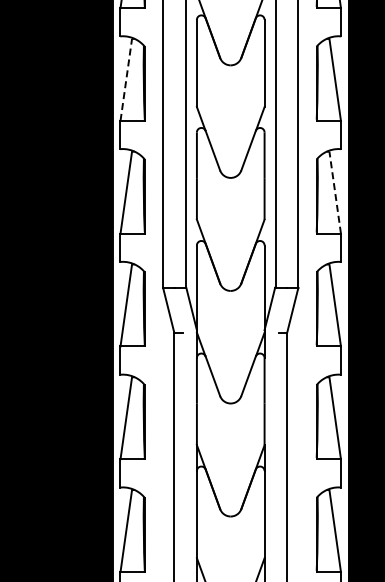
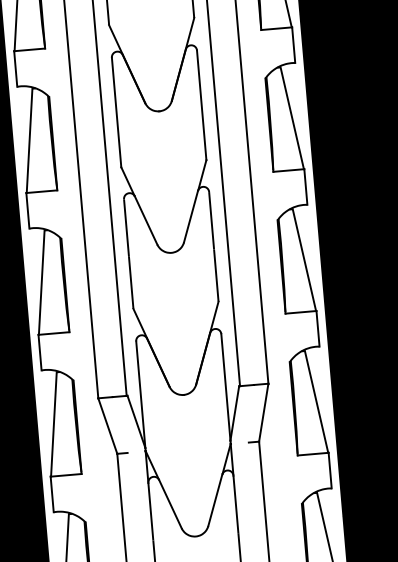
line: (126, 79) -> (29, 140), dashed -> solid
line: (335, 192) -> (304, 259), dashed -> solid

